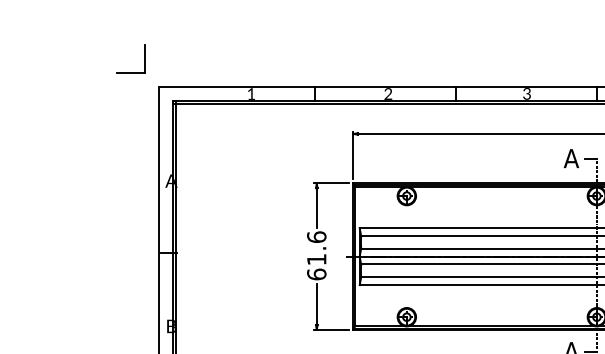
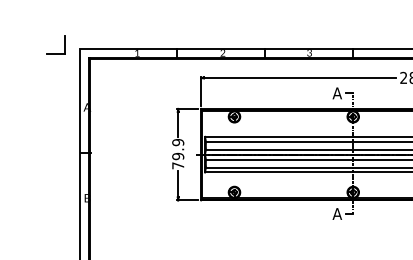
part: (144, 57) -> (64, 44), moved
text: (317, 254) -> (178, 153), 61.6 -> 79.9

